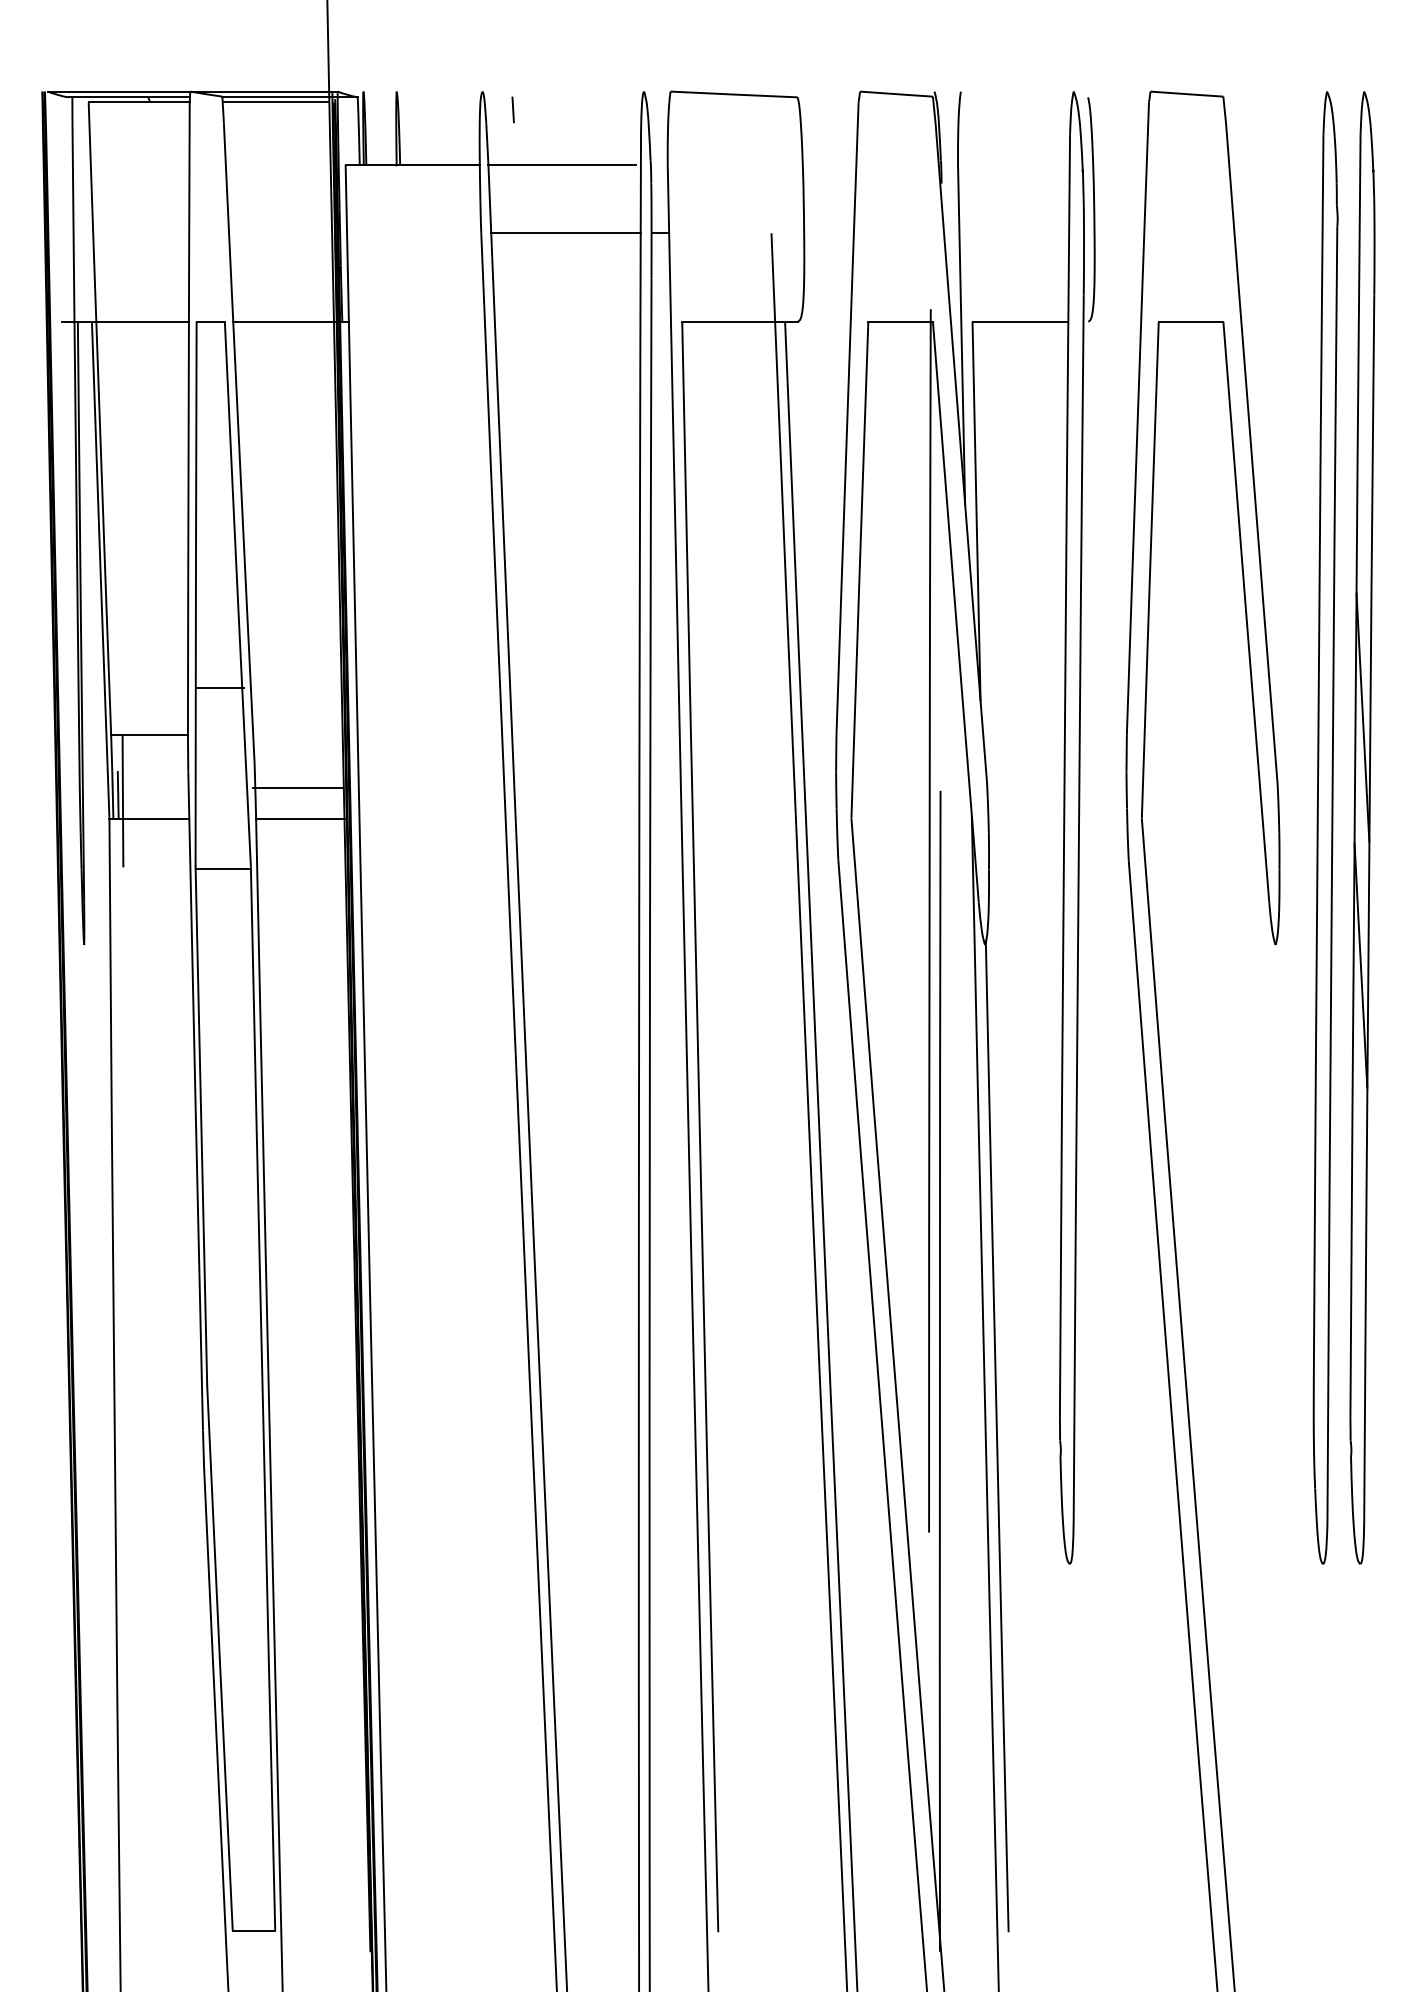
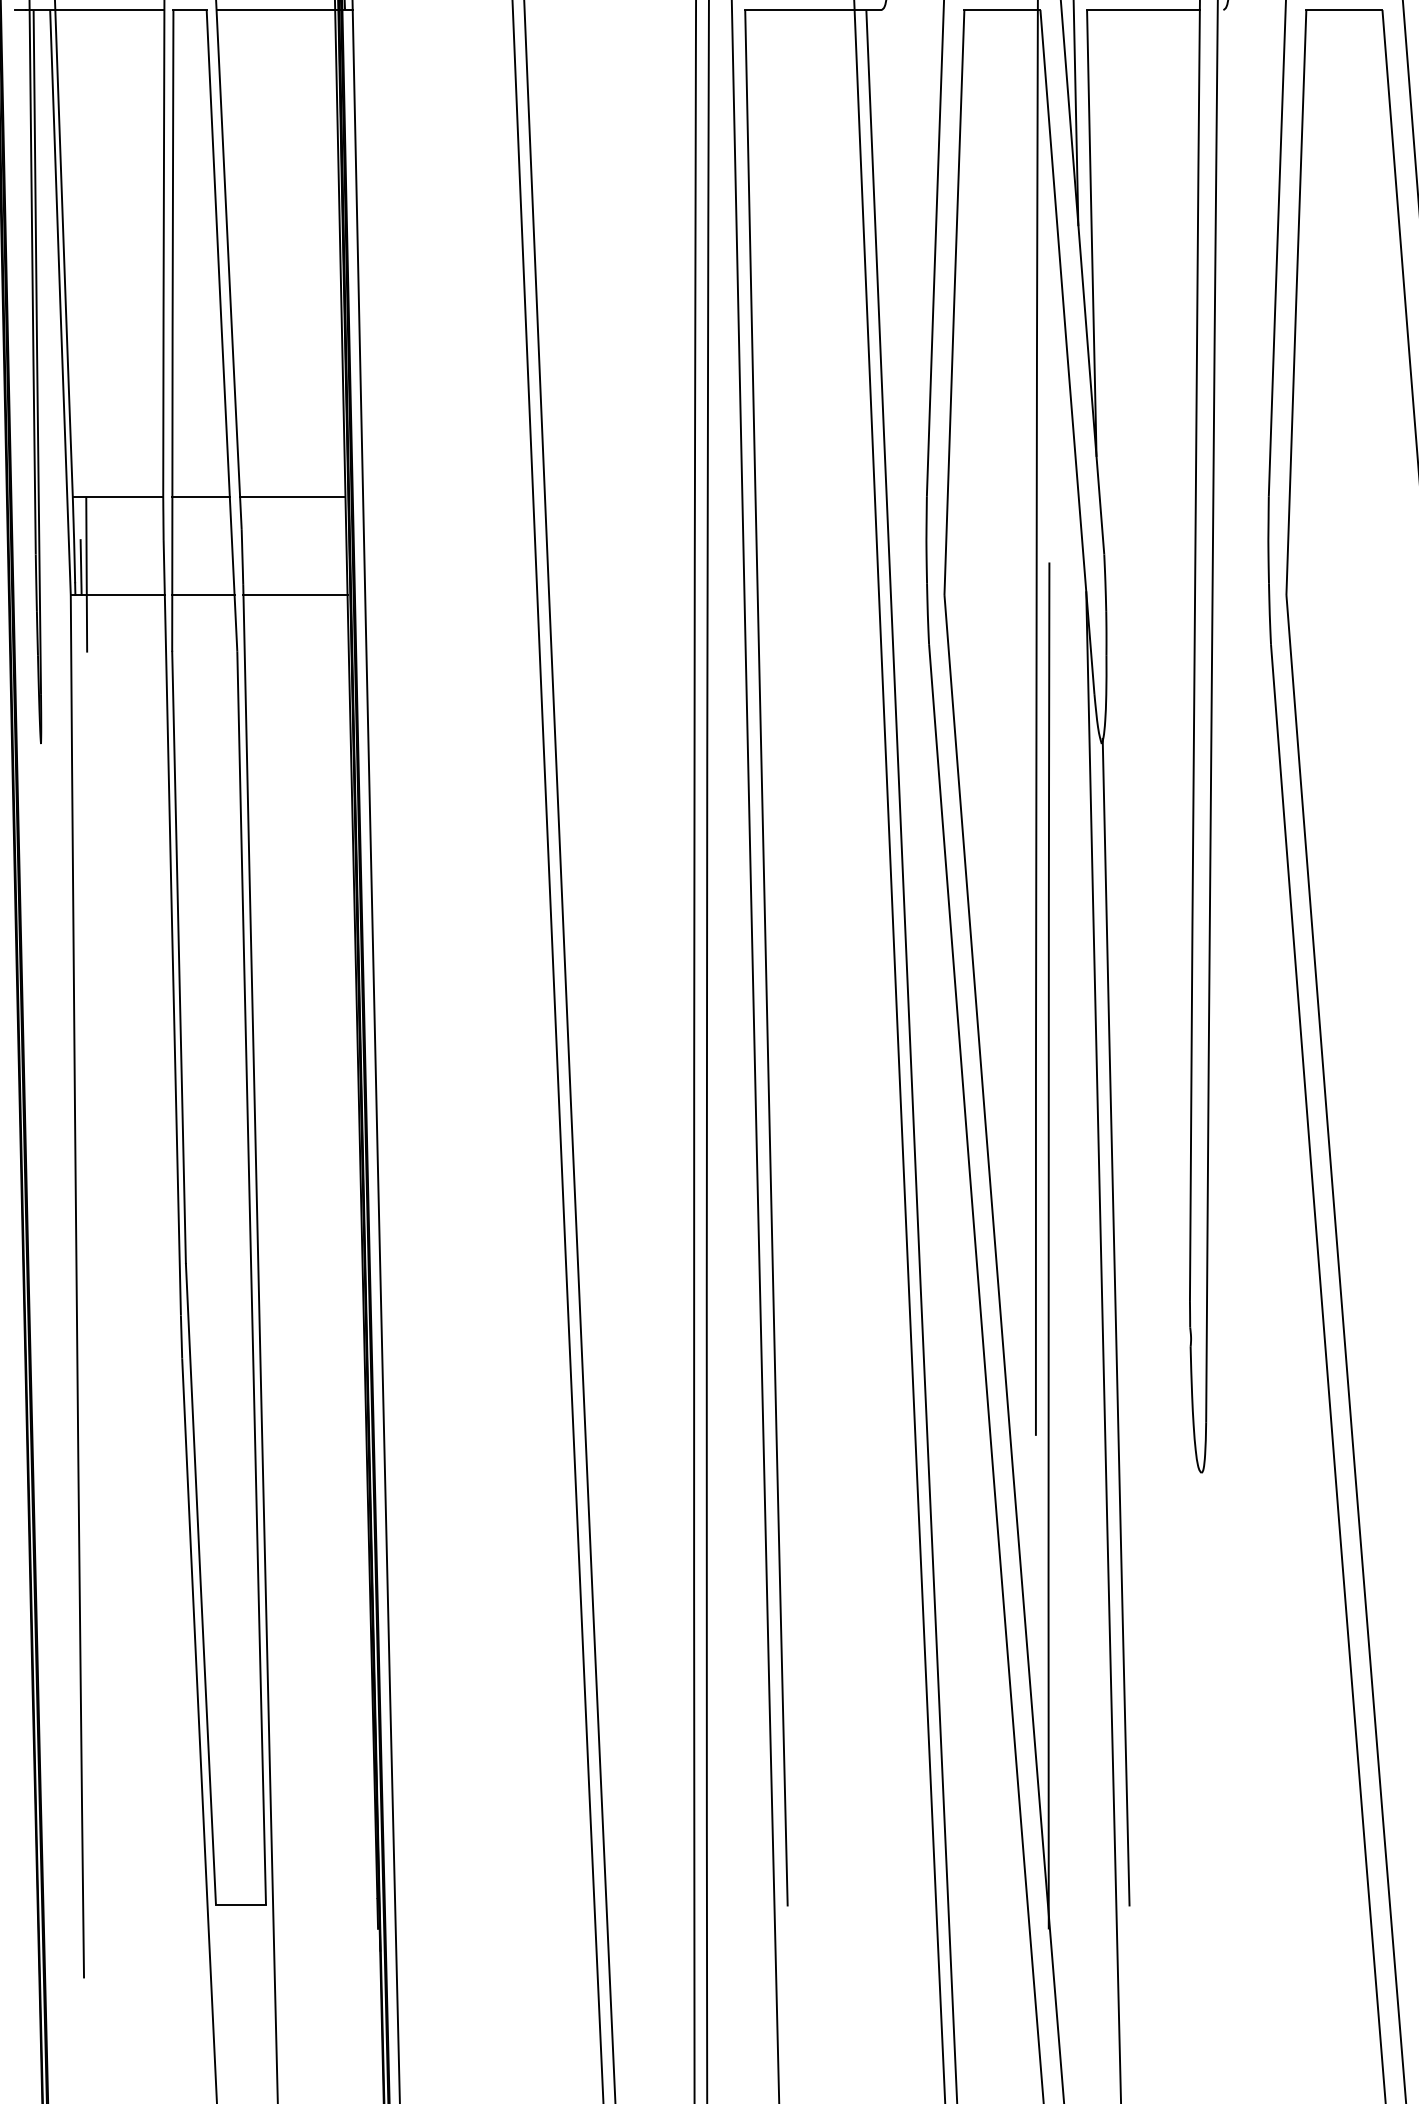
line: (219, 688) -> (200, 497), moved
line: (297, 788) -> (292, 497), moved
line: (221, 868) -> (202, 595), moved

